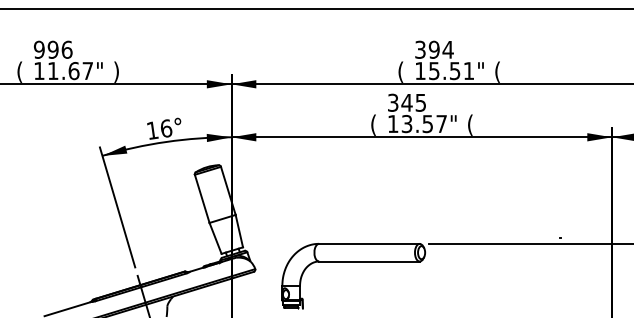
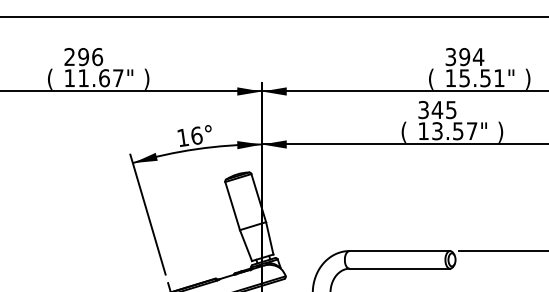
text: (38, 49) -> (68, 56), 996 -> 296
text: (497, 71) -> (527, 78), ( -> )
text: (470, 124) -> (500, 131), ( -> )

